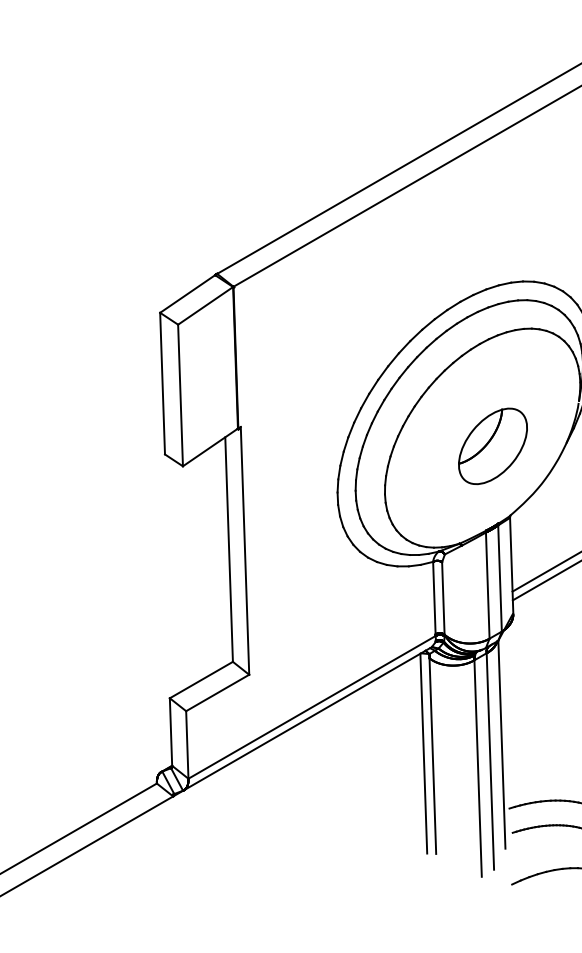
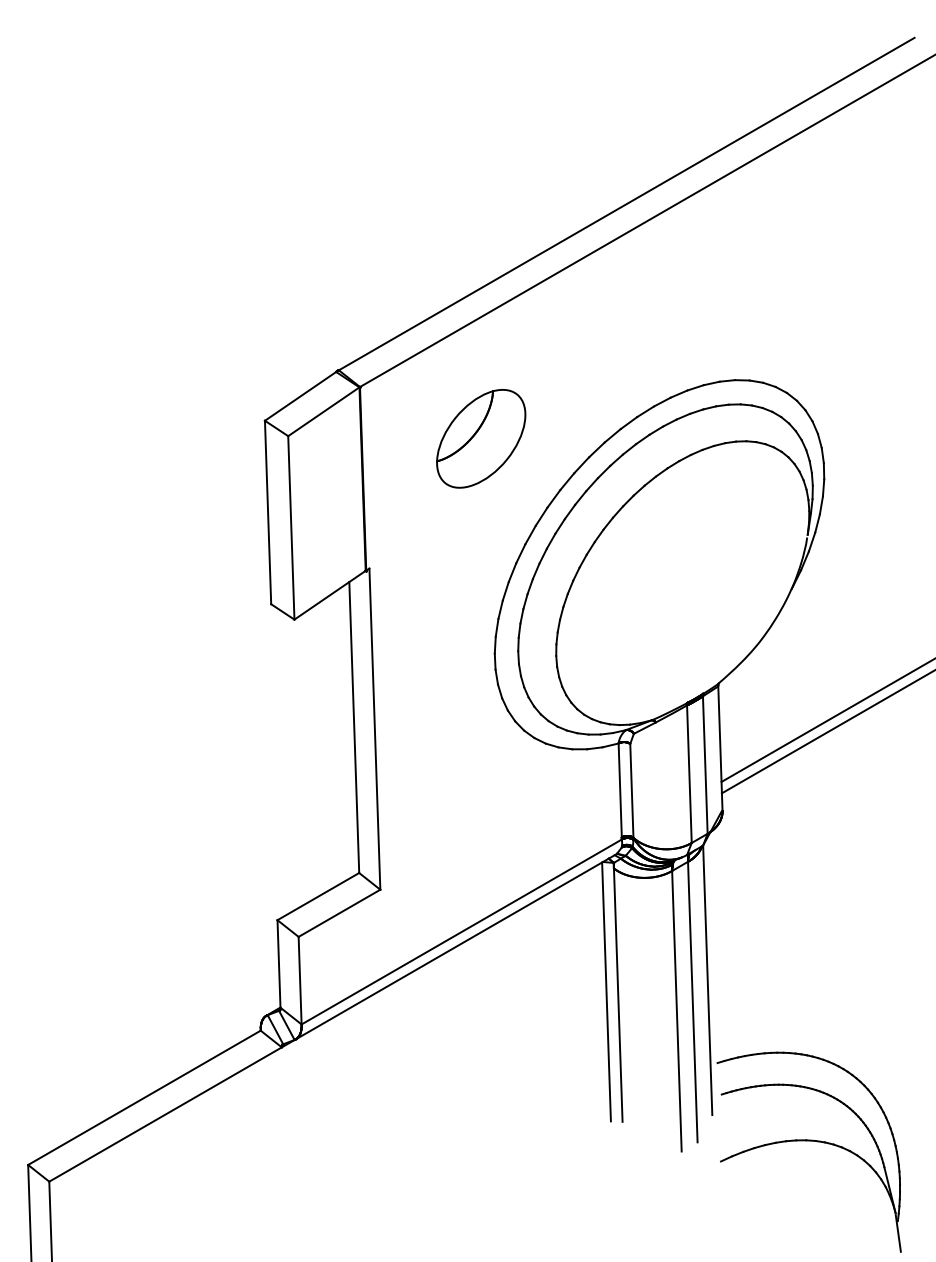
part: (493, 446) -> (481, 438), moved

